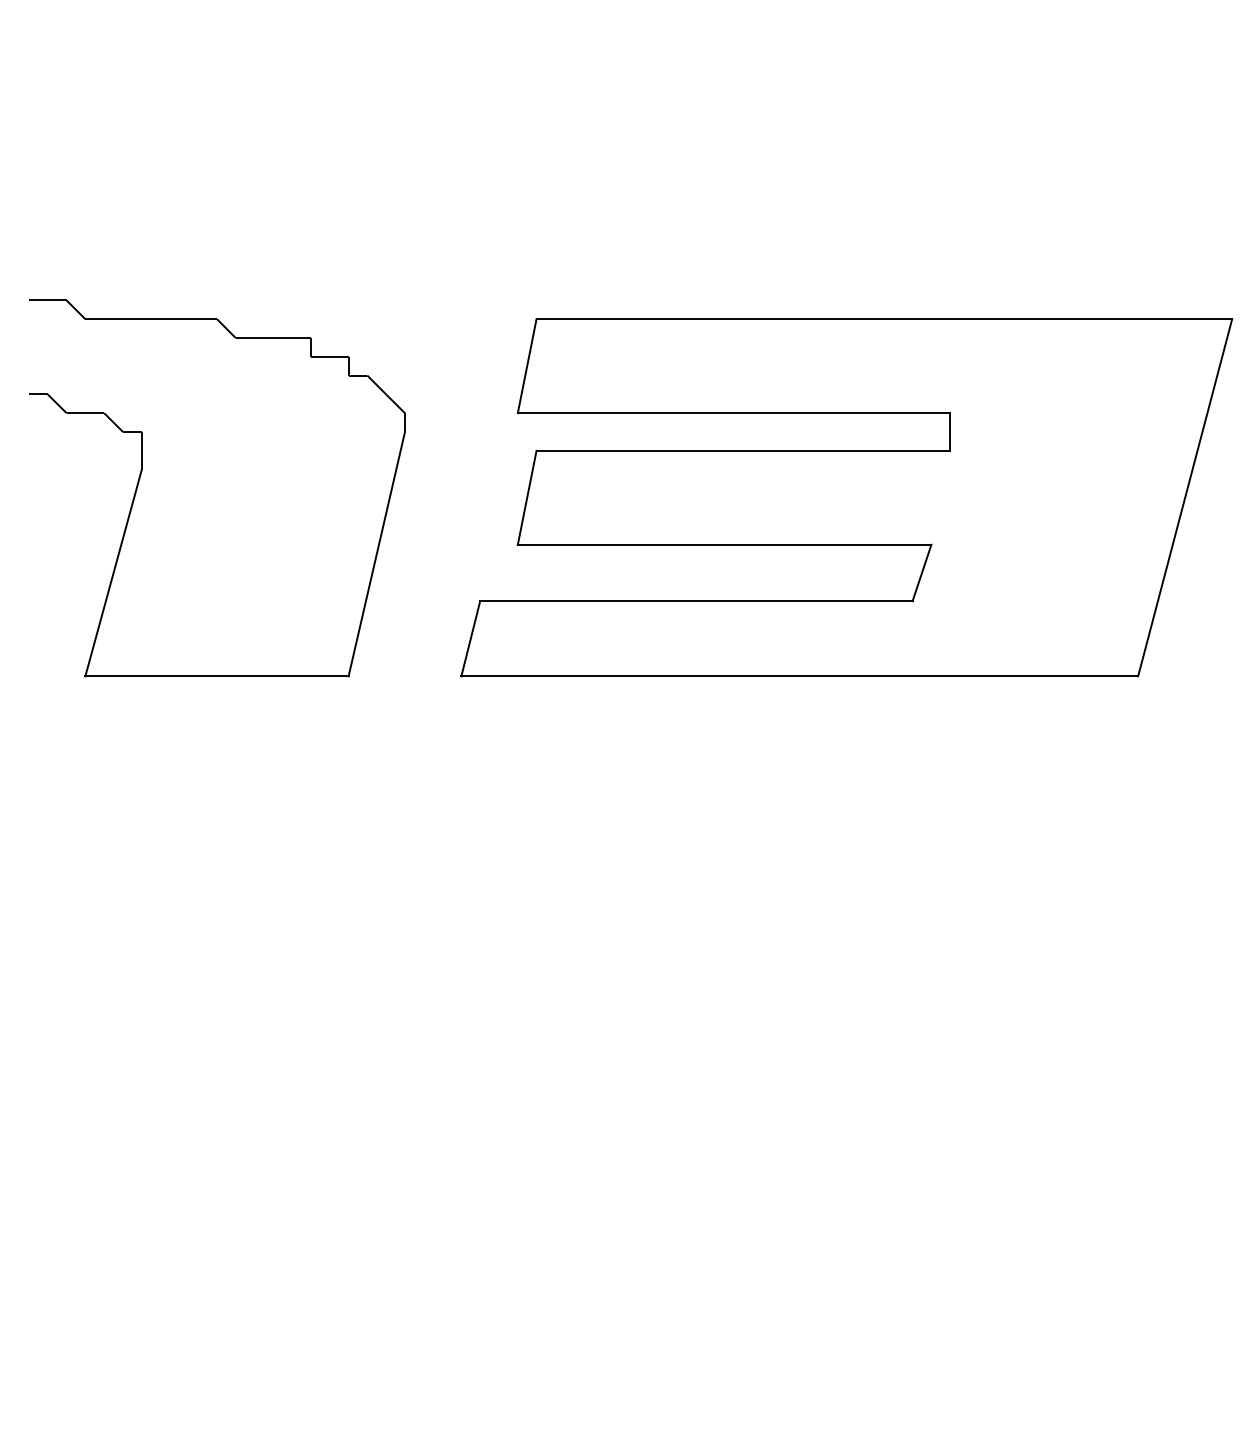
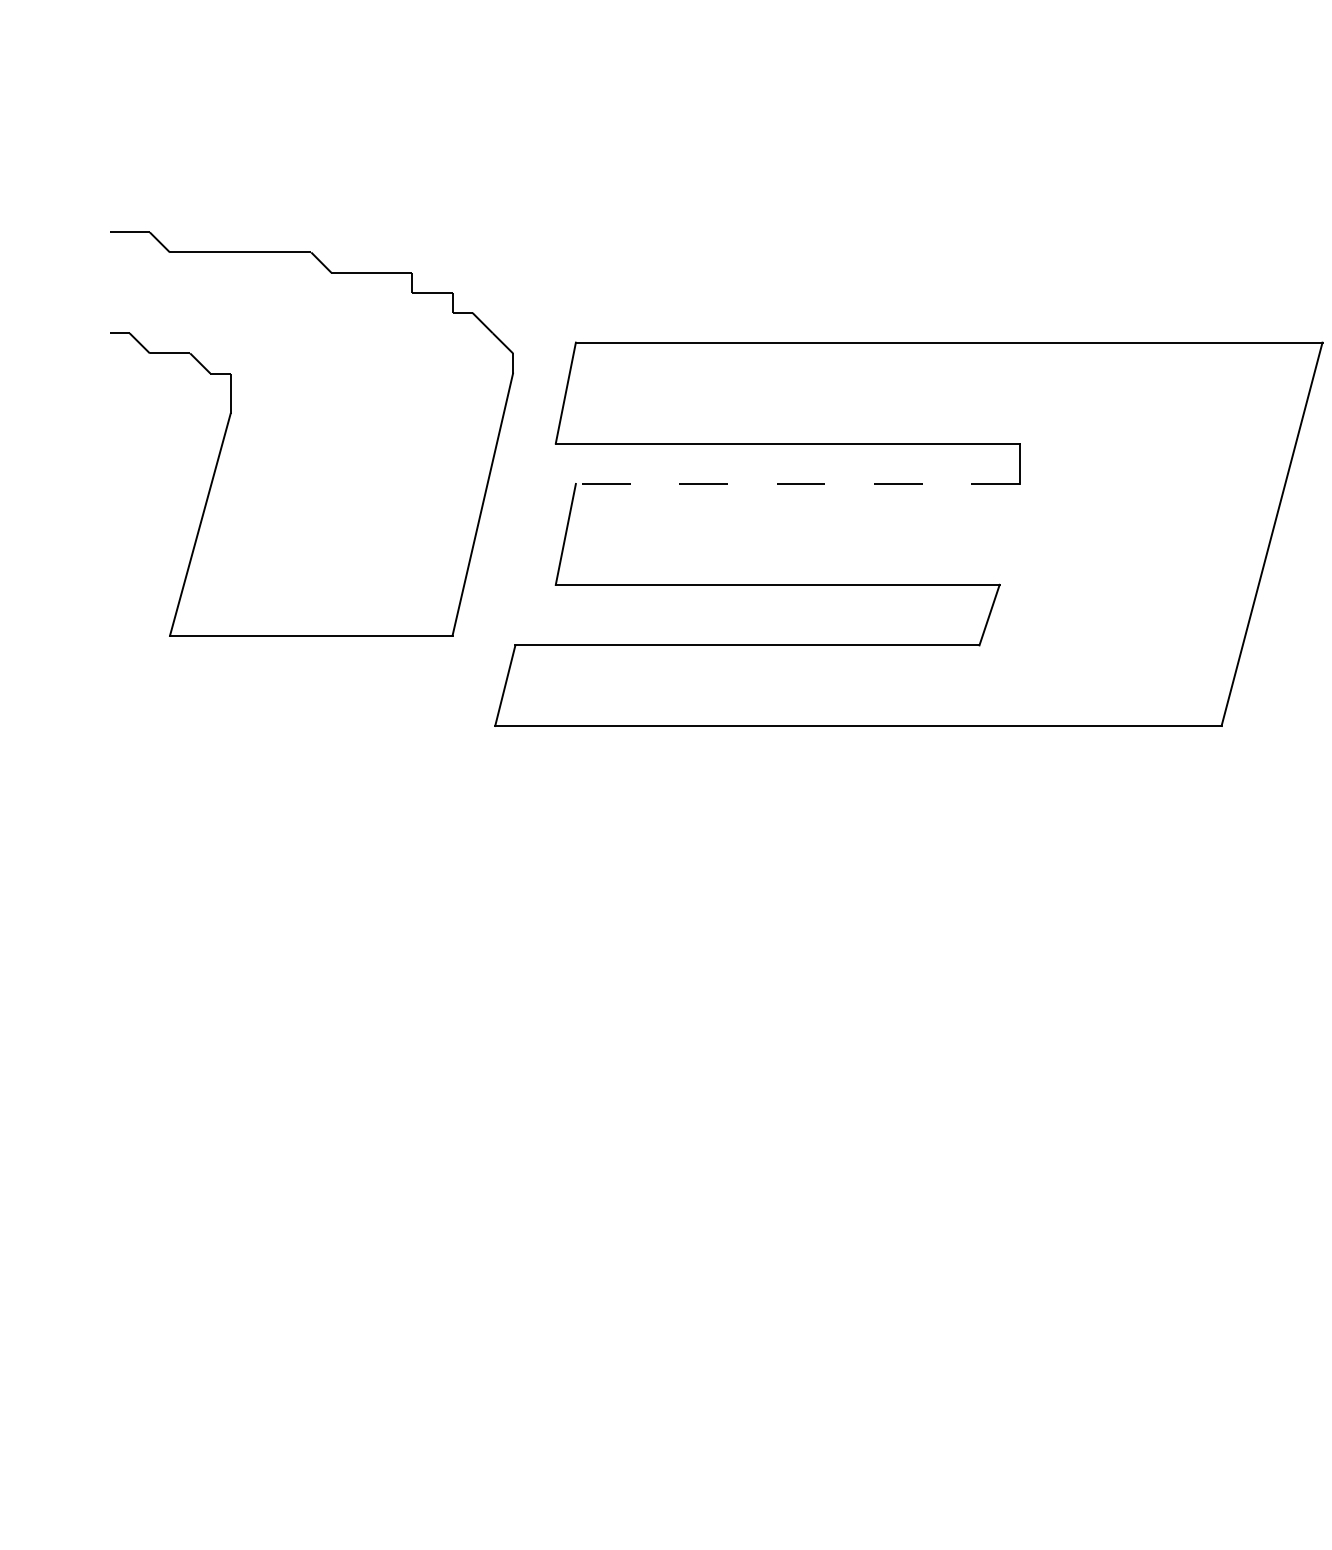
line: (743, 450) -> (798, 483), solid -> dashed
part: (142, 471) -> (231, 415), moved

